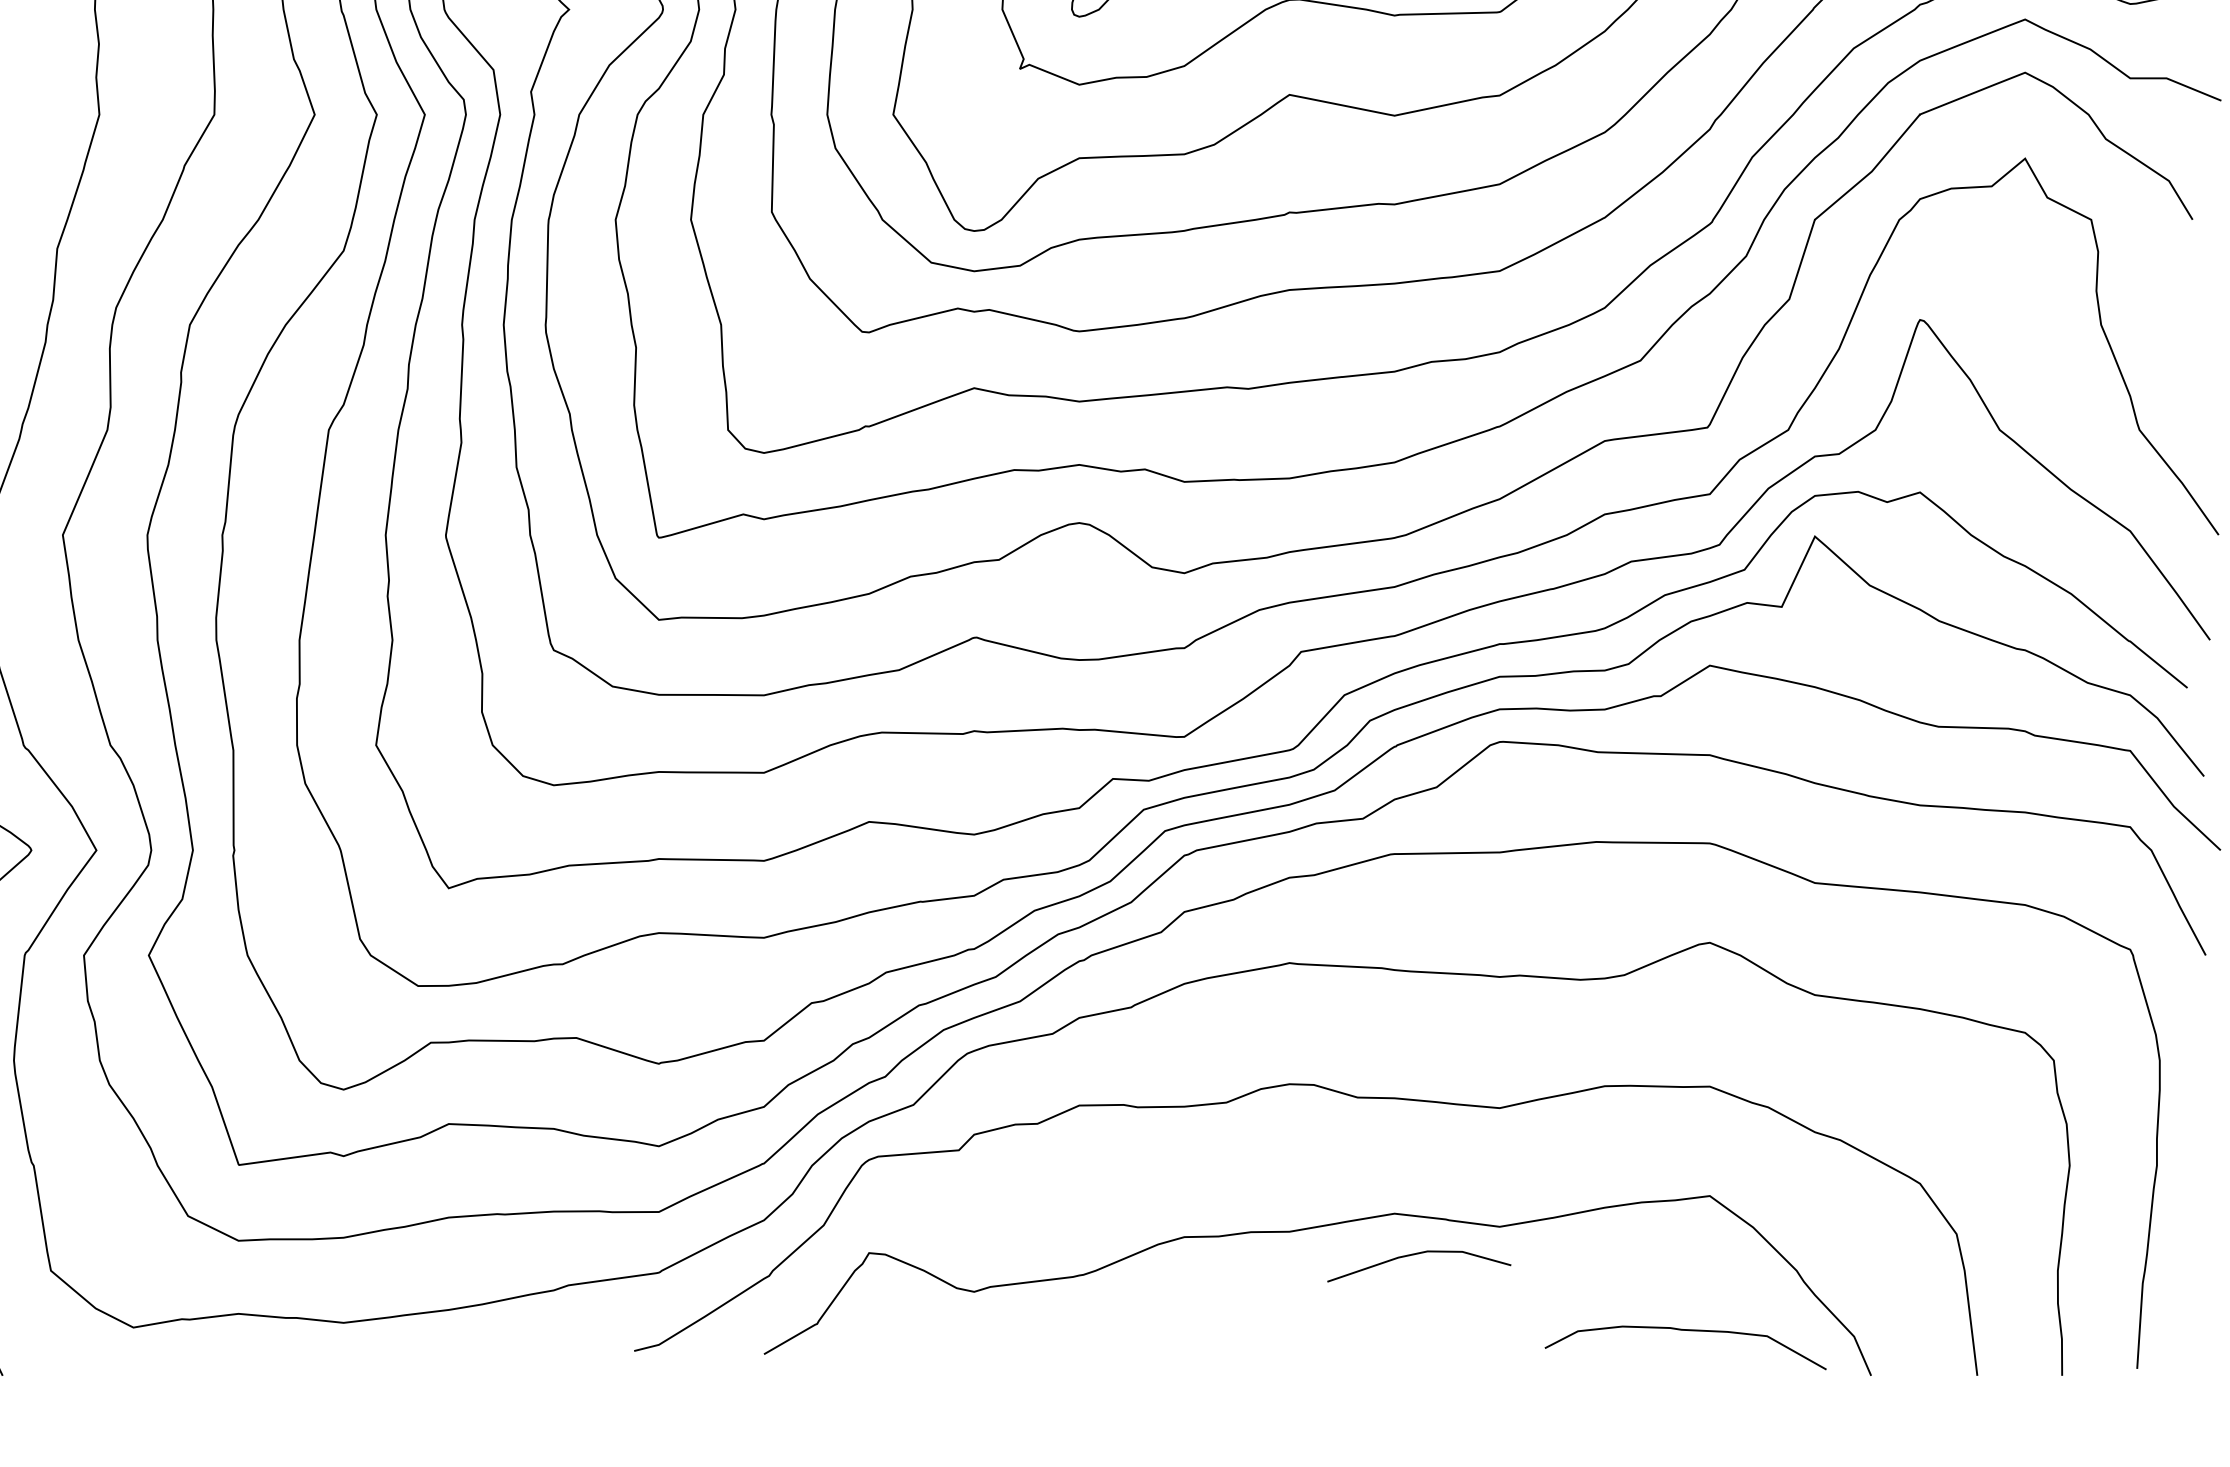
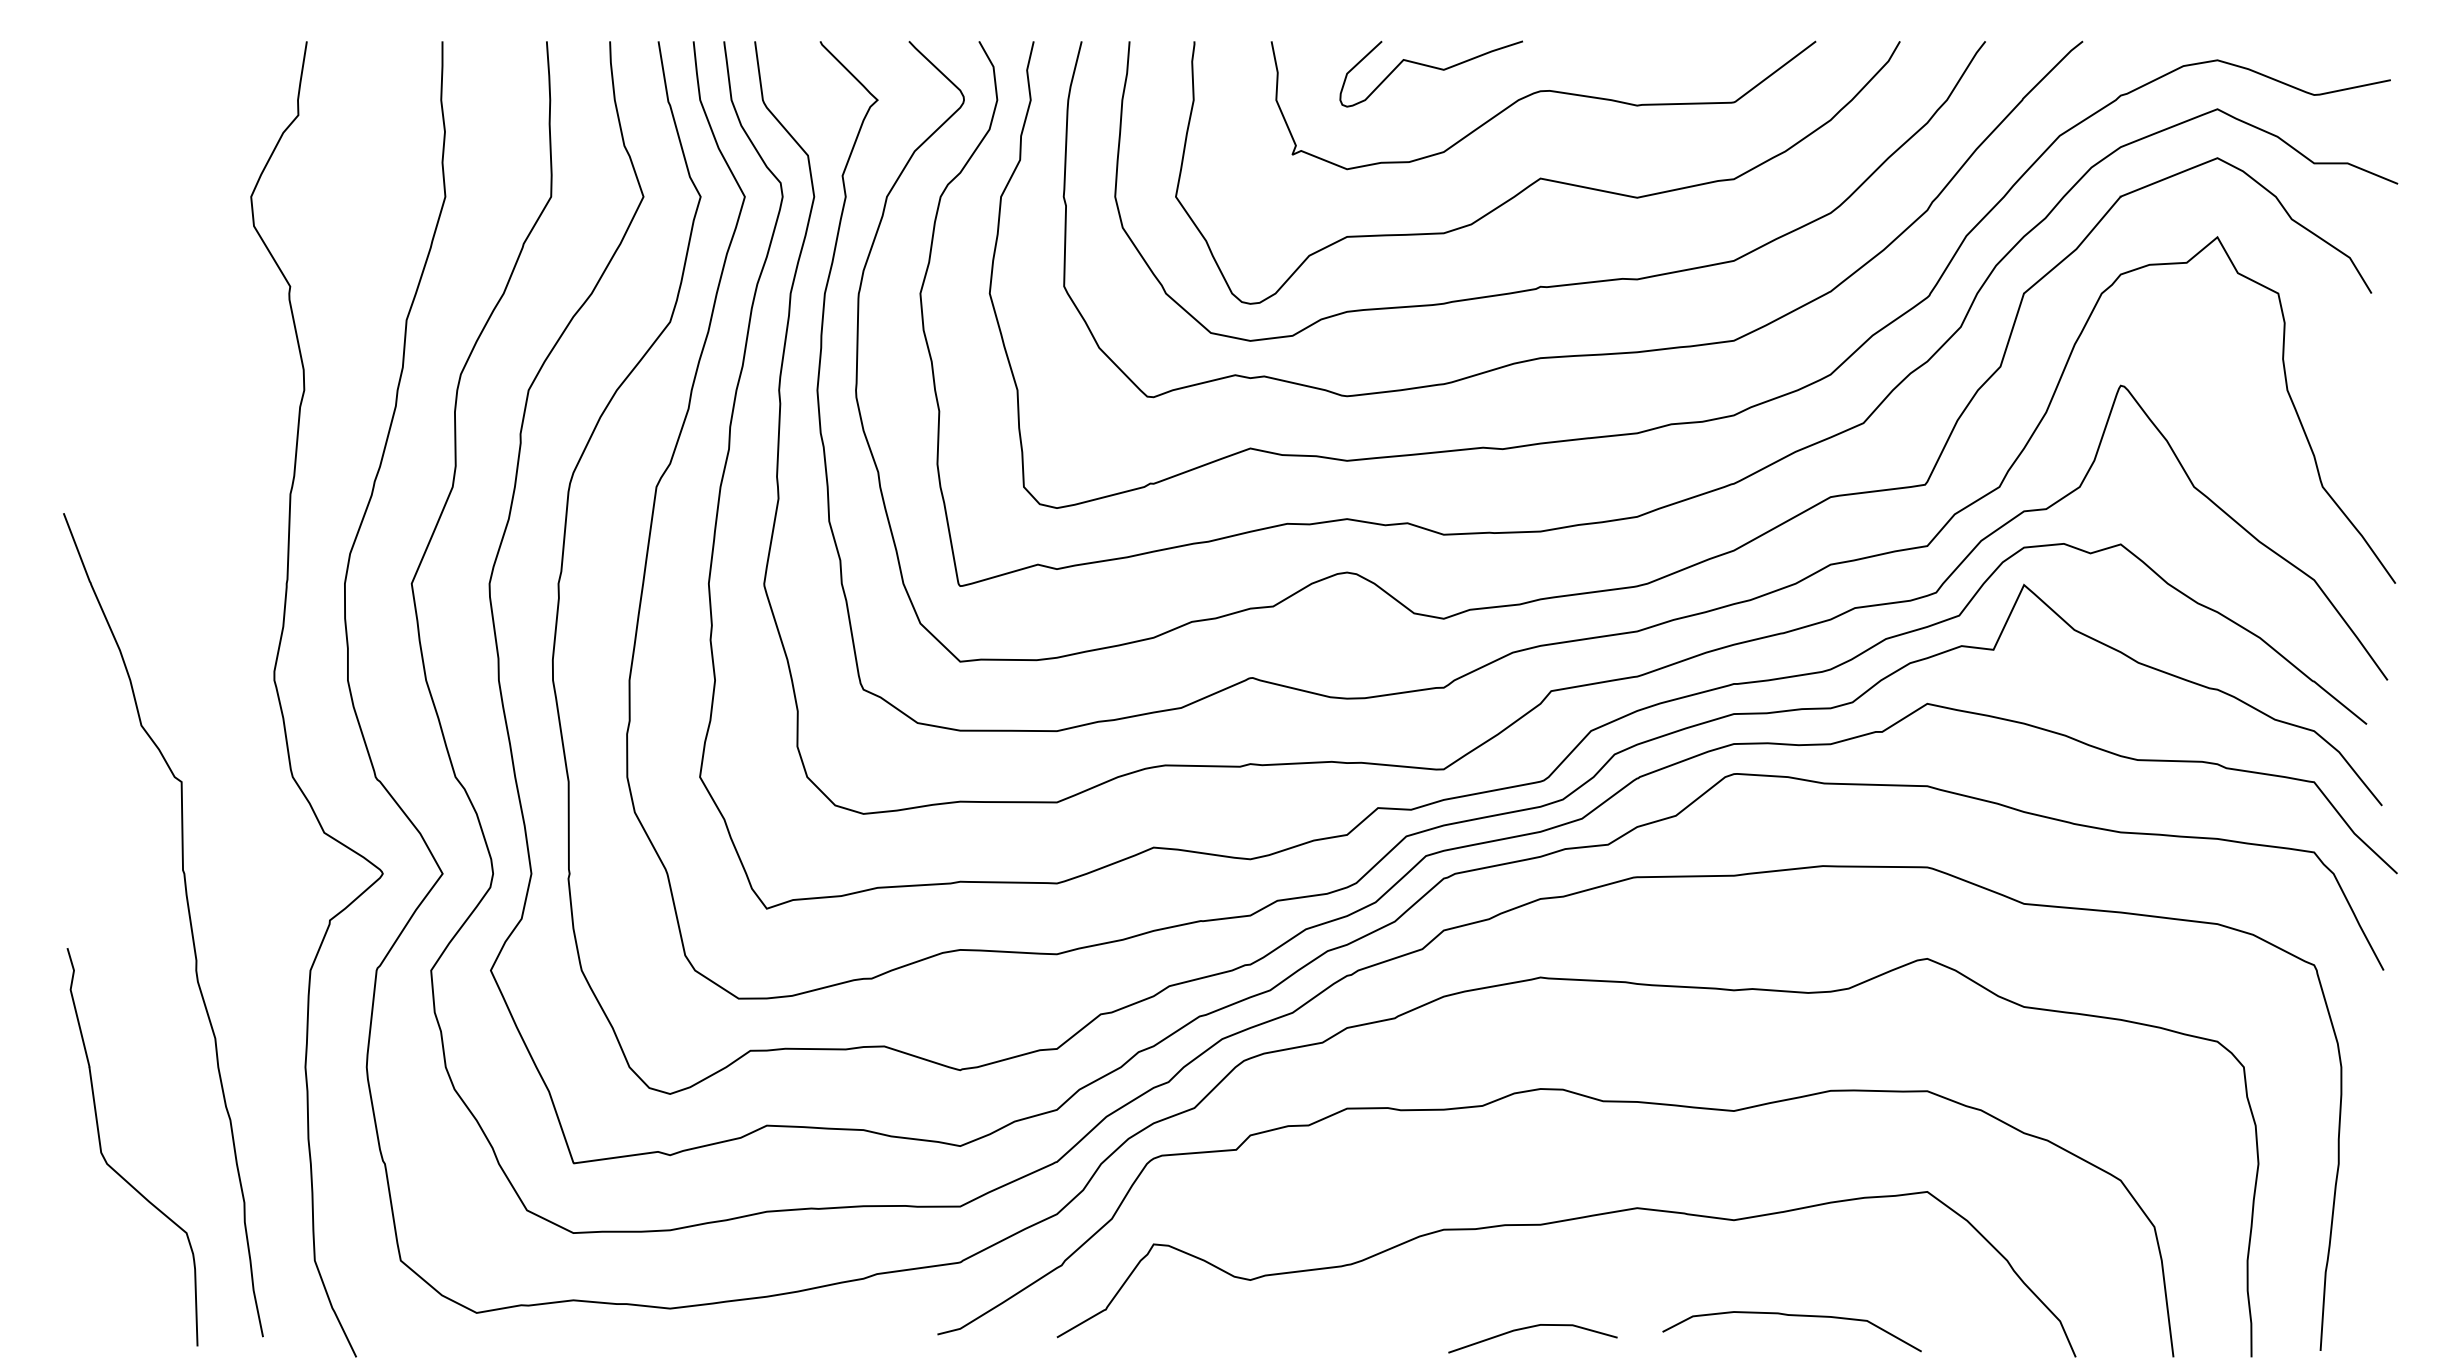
line: (1415, 1255) -> (1529, 1328), moved
curve: (1686, 1331) -> (1792, 1316), moved

